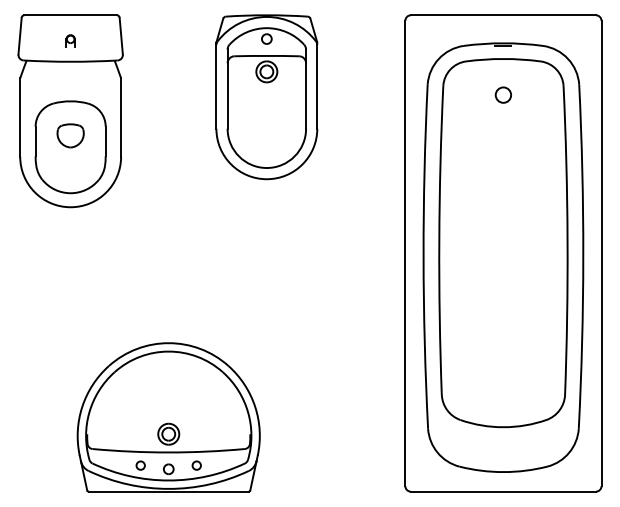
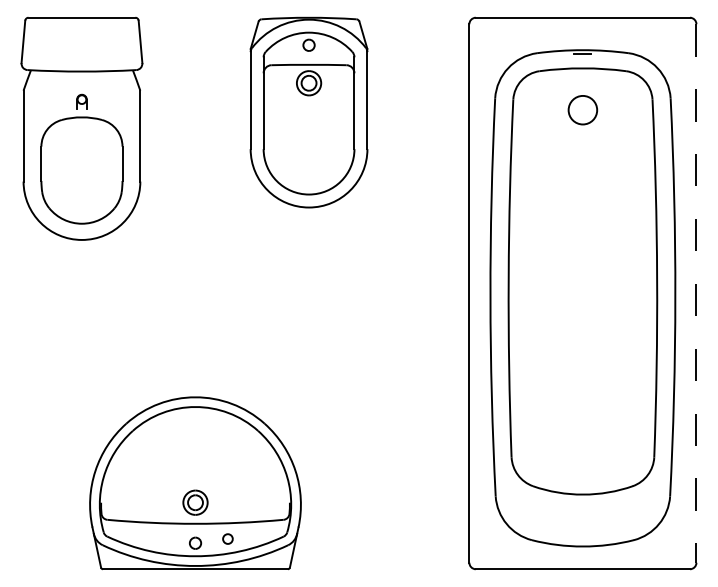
part: (70, 40) -> (81, 101), moved
circle: (503, 95) -> (582, 110), size x1.6
part: (70, 136) -> (81, 157), removed
line: (601, 253) -> (696, 293), solid -> dashed
circle: (140, 465) -> (162, 538), removed

